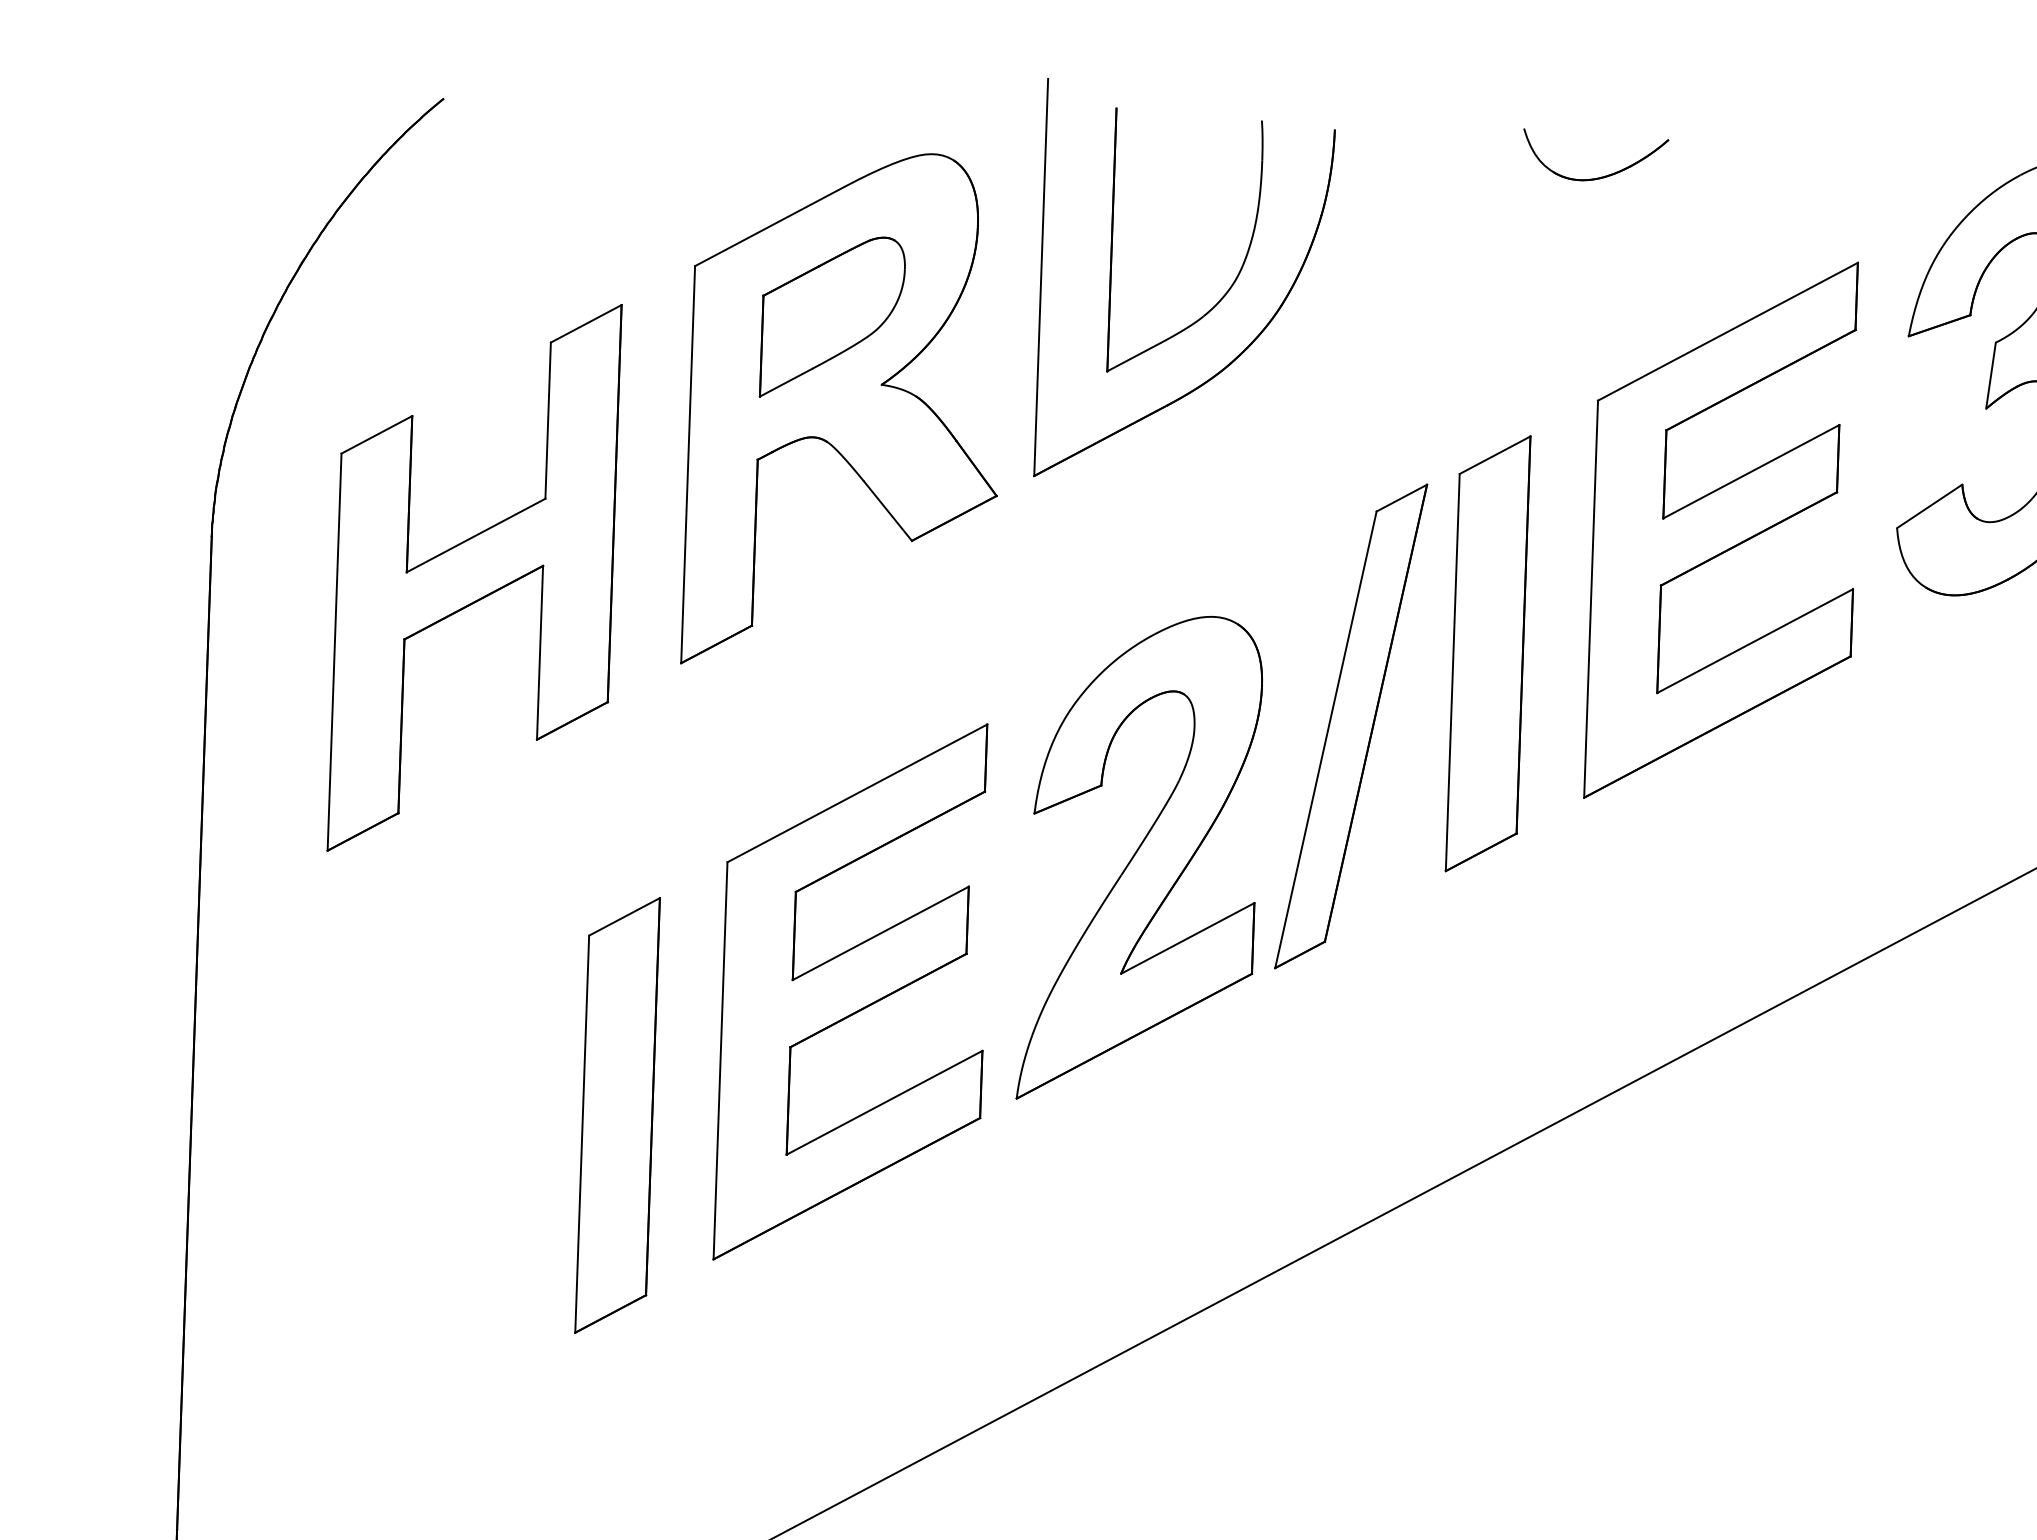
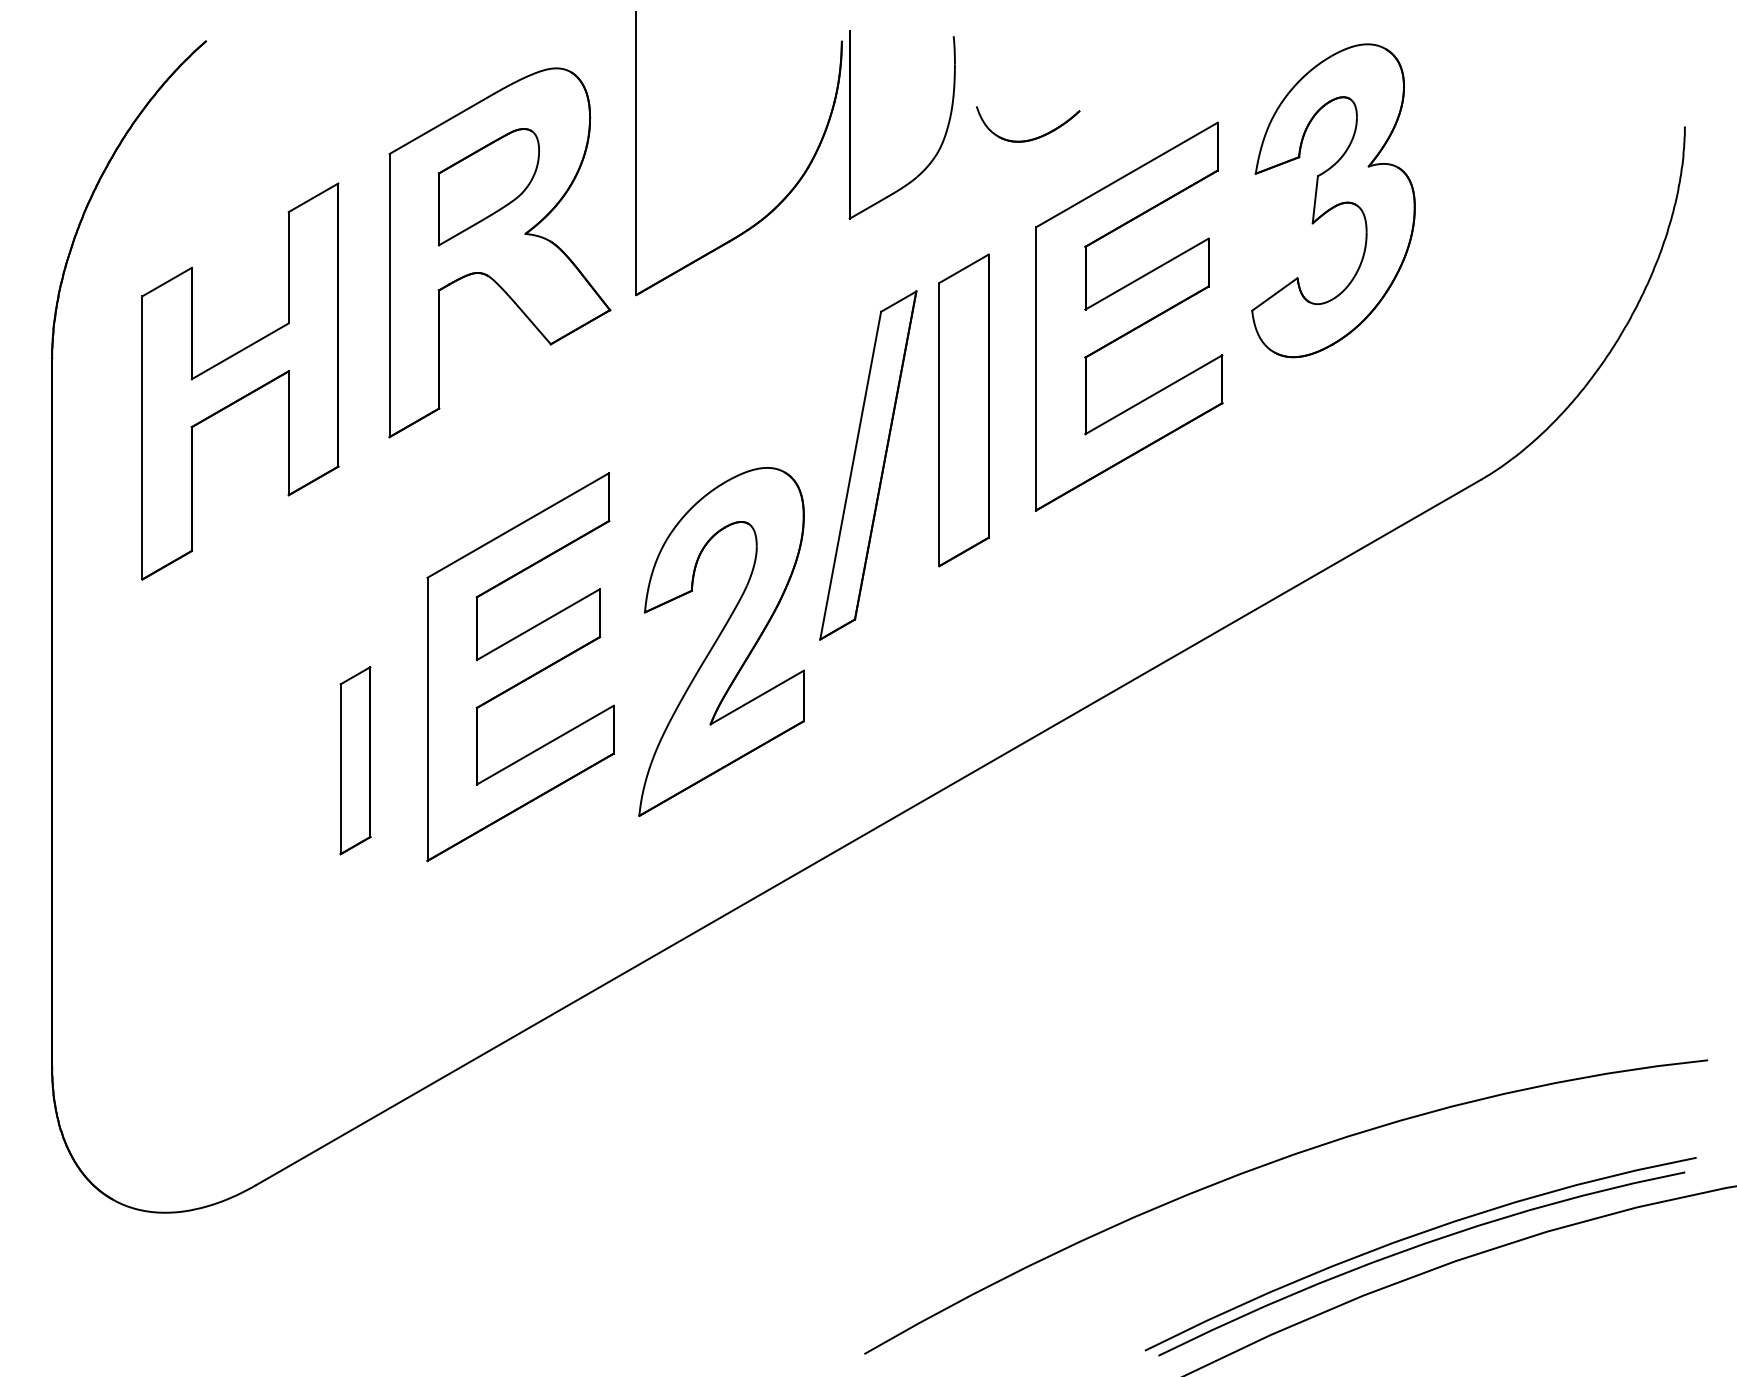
part: (1600, 176) -> (1032, 138), moved
part: (1238, 271) -> (940, 144), moved
part: (1140, 859) -> (721, 642), moved
part: (617, 1114) -> (355, 760), size x0.6

